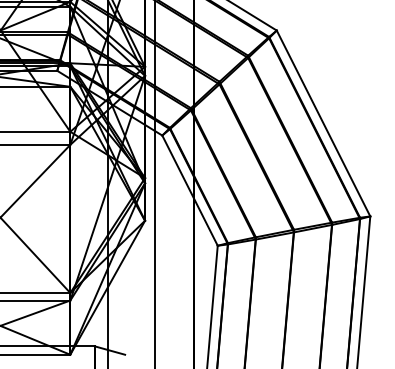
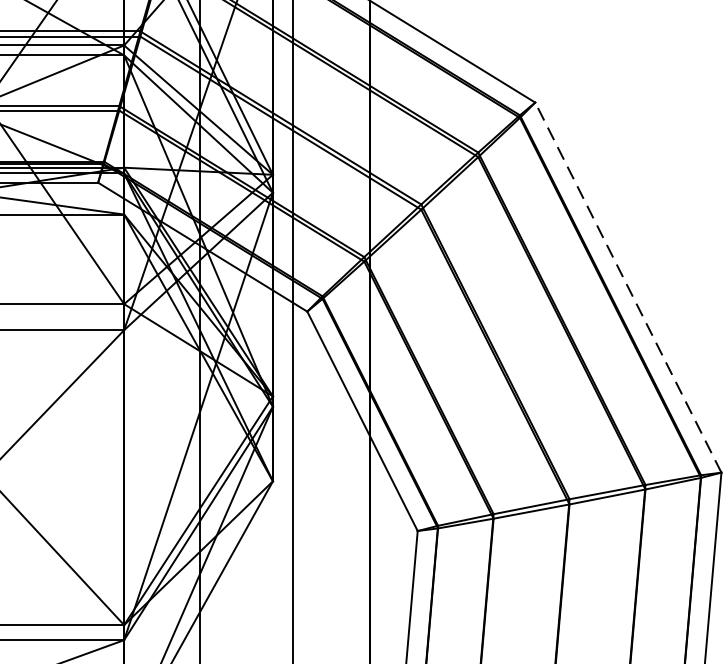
line: (323, 123) -> (628, 287), solid -> dashed

